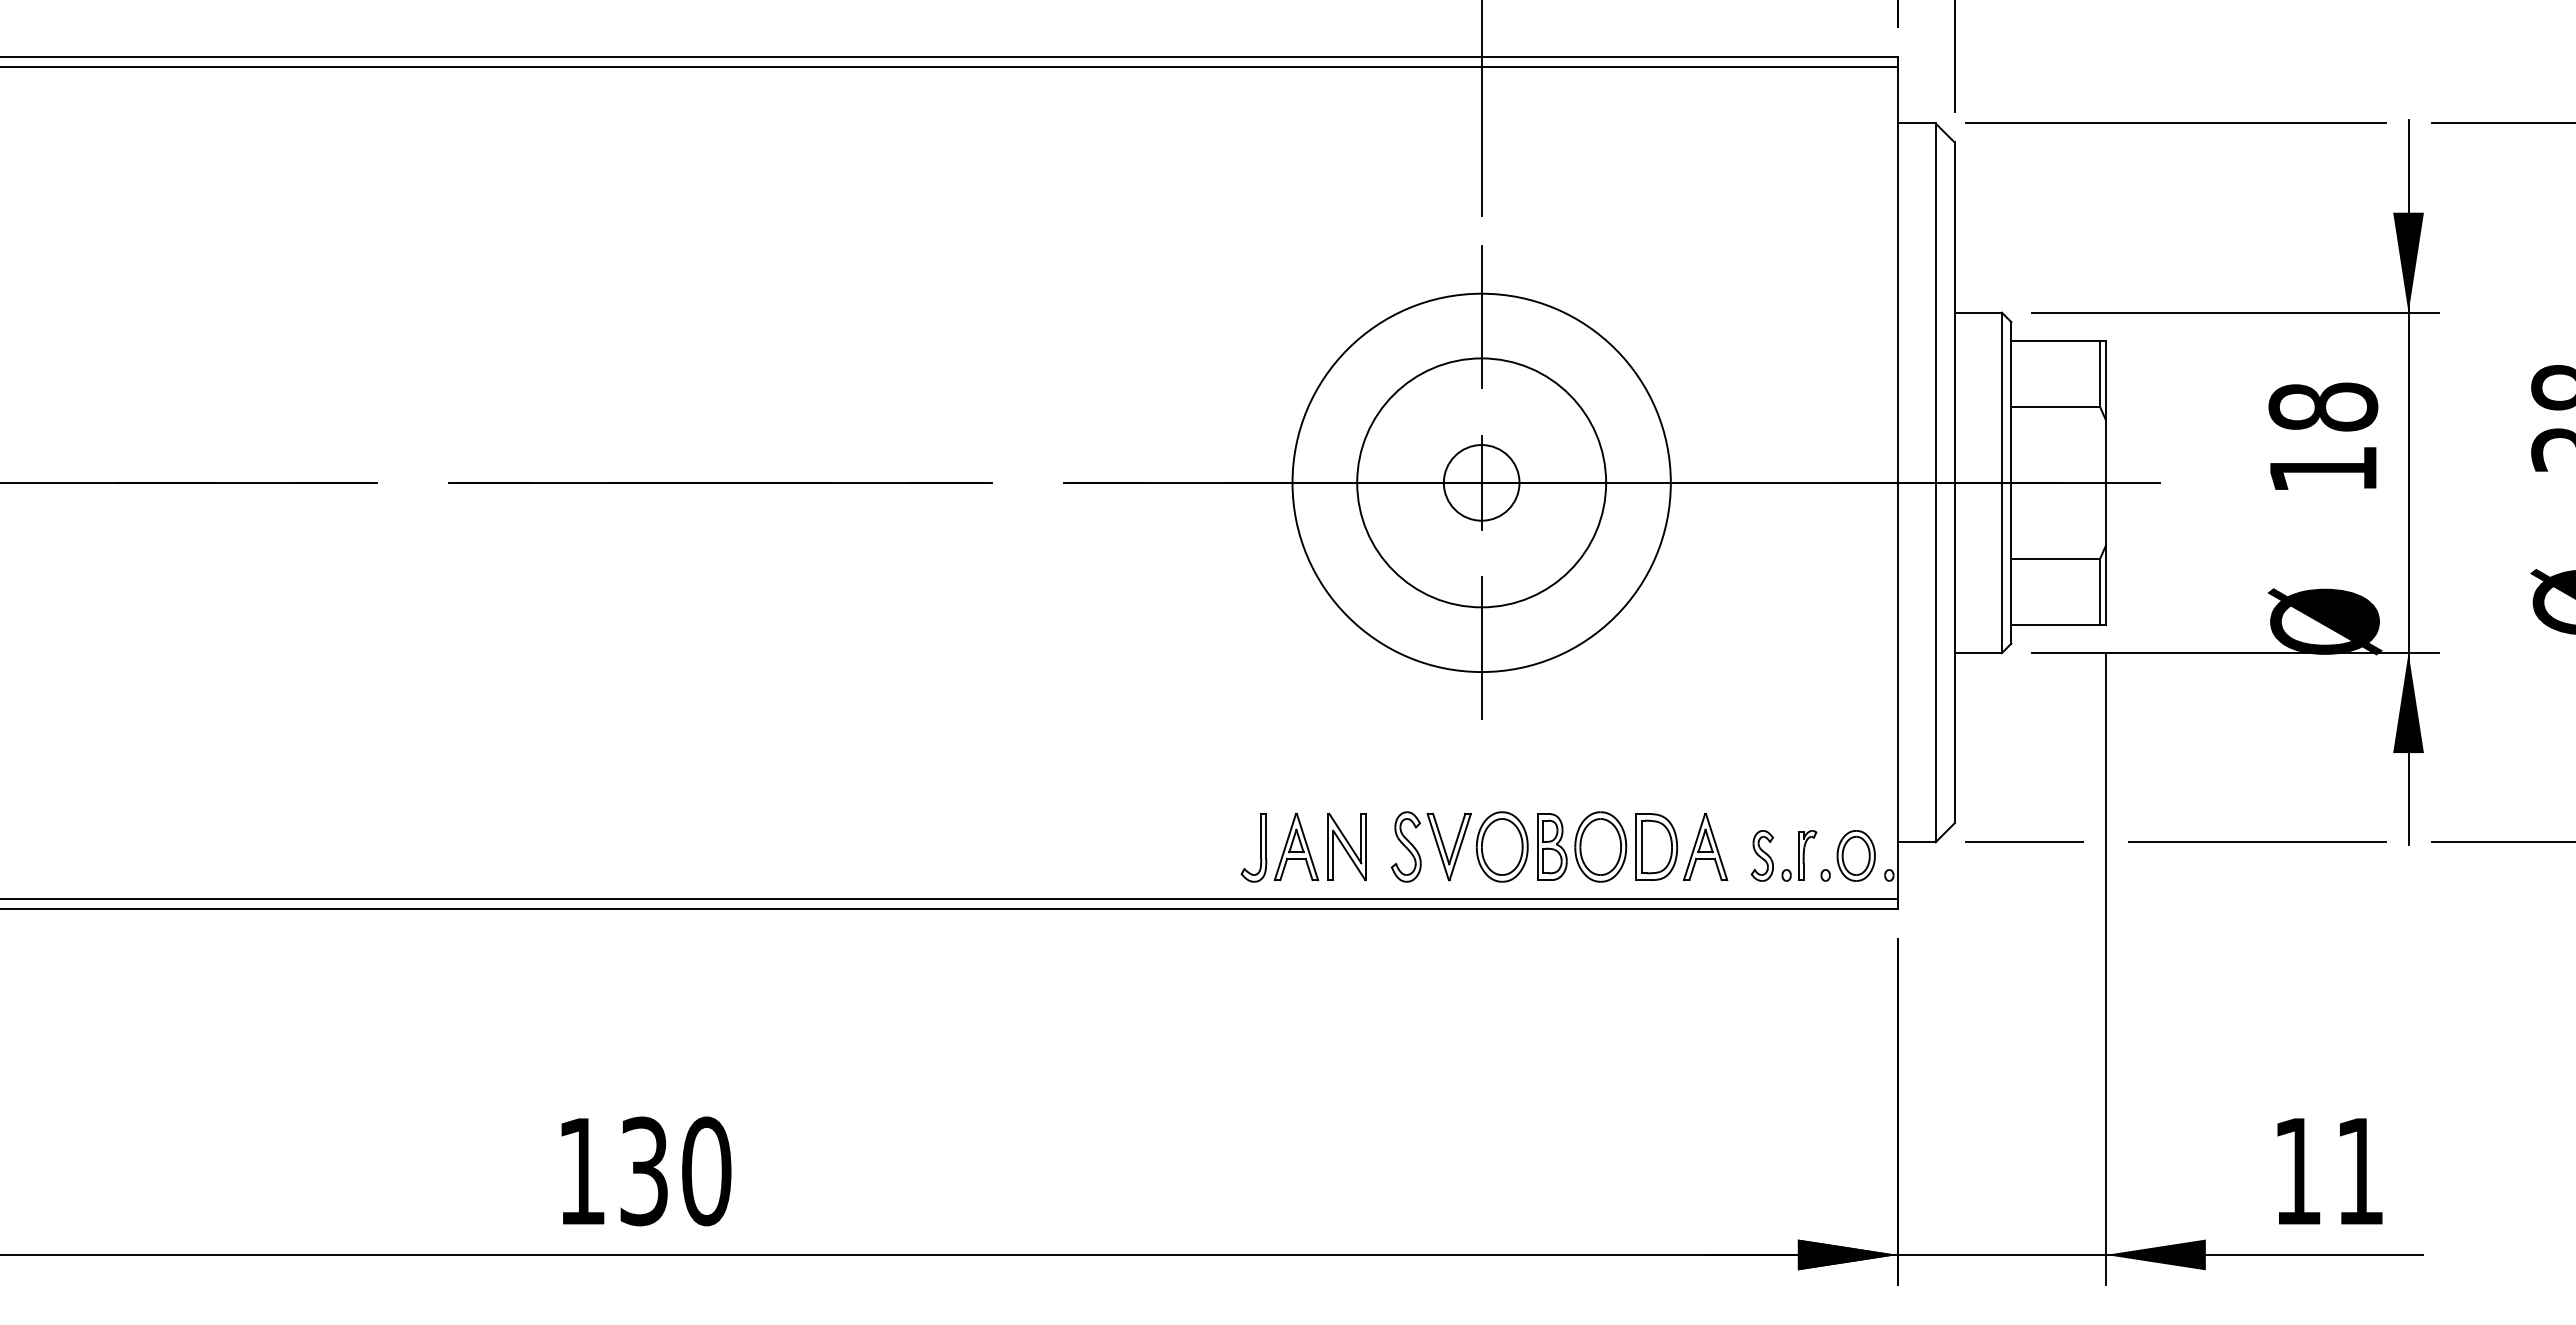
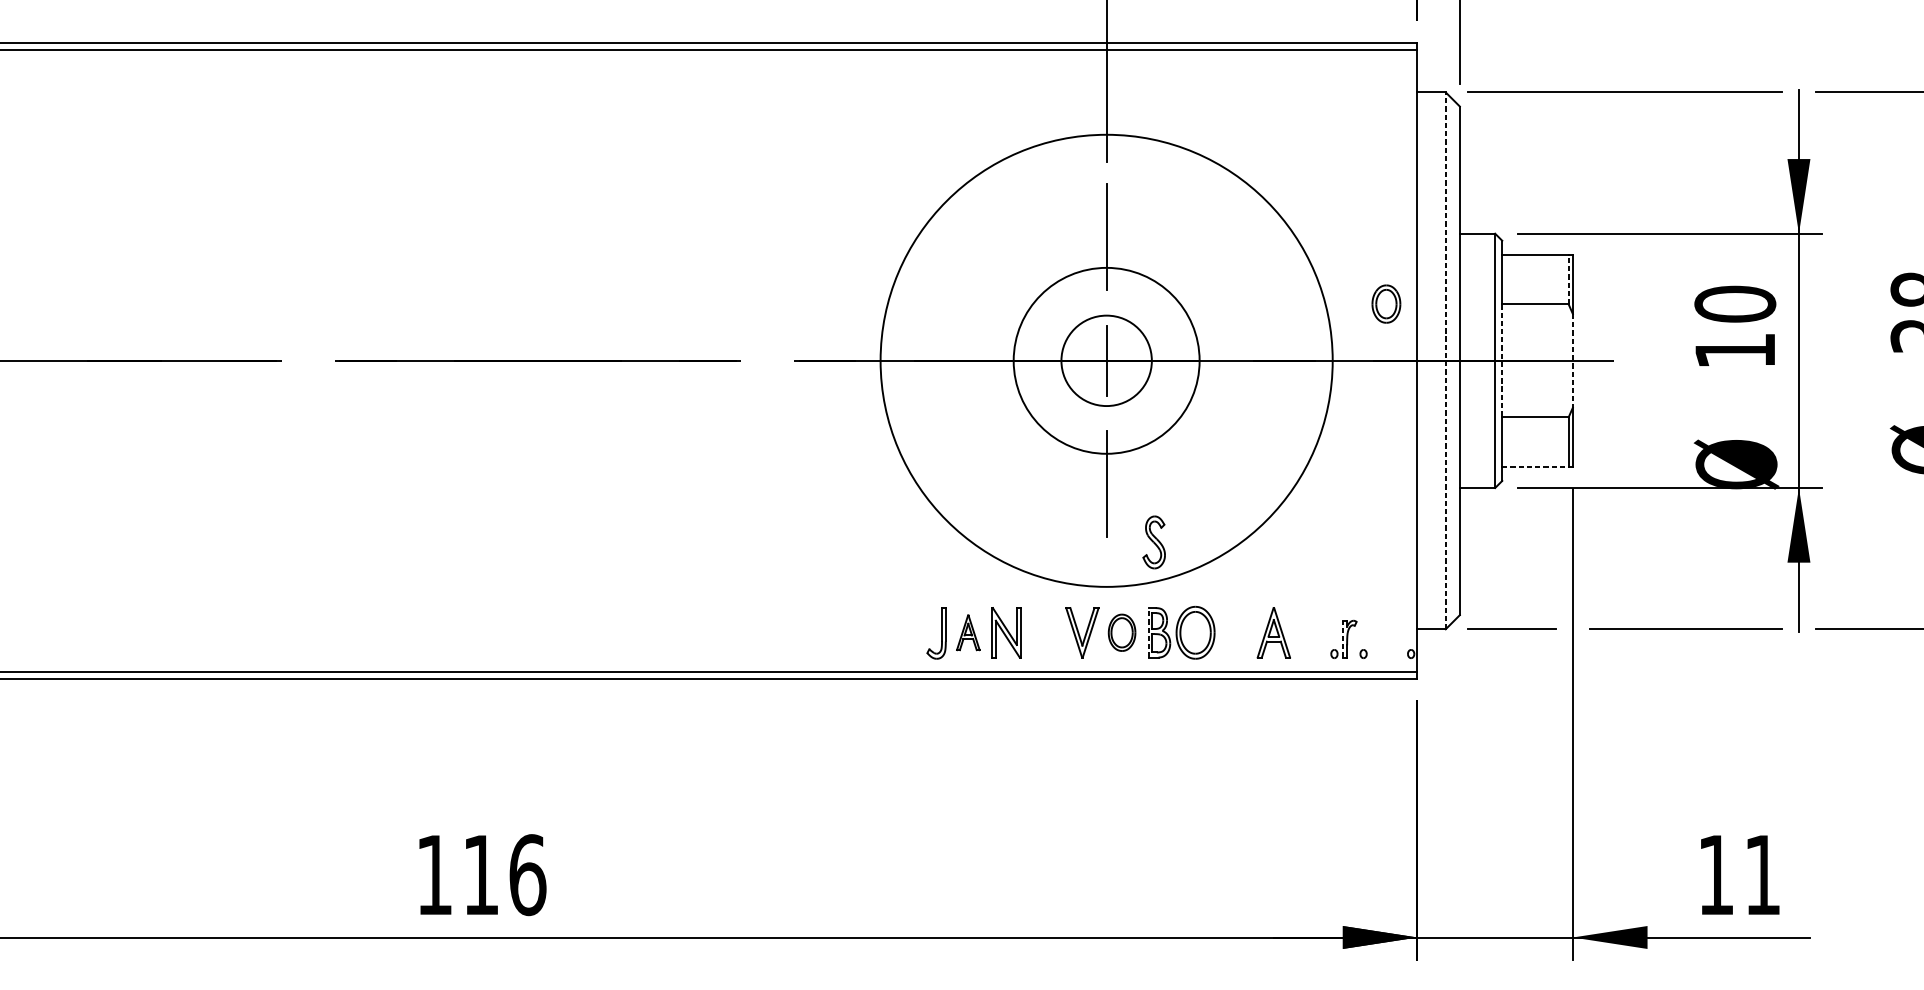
line: (2100, 373) -> (1568, 279), solid -> dashed
text: (2323, 406) -> (1735, 303), 18 -> 10
circle: (1481, 482) -> (1106, 360), size x1.6
circle: (1481, 482) -> (1106, 360), size x1.6
line: (1935, 482) -> (1445, 360), solid -> dashed
line: (2011, 482) -> (1502, 360), solid -> dashed
line: (2105, 482) -> (1572, 360), solid -> dashed
line: (2056, 624) -> (1535, 466), solid -> dashed
part: (1296, 846) -> (968, 632), size x0.7
part: (1405, 846) -> (1153, 542), moved
part: (1502, 846) -> (1122, 632), size x0.7
line: (1537, 846) -> (1148, 632), solid -> dashed
part: (1656, 846) -> (1237, 632), removed
part: (1762, 855) -> (1316, 639), removed
line: (1798, 855) -> (1343, 639), solid -> dashed
part: (1855, 855) -> (1385, 303), moved
text: (675, 1171) -> (504, 875), 130 -> 116

